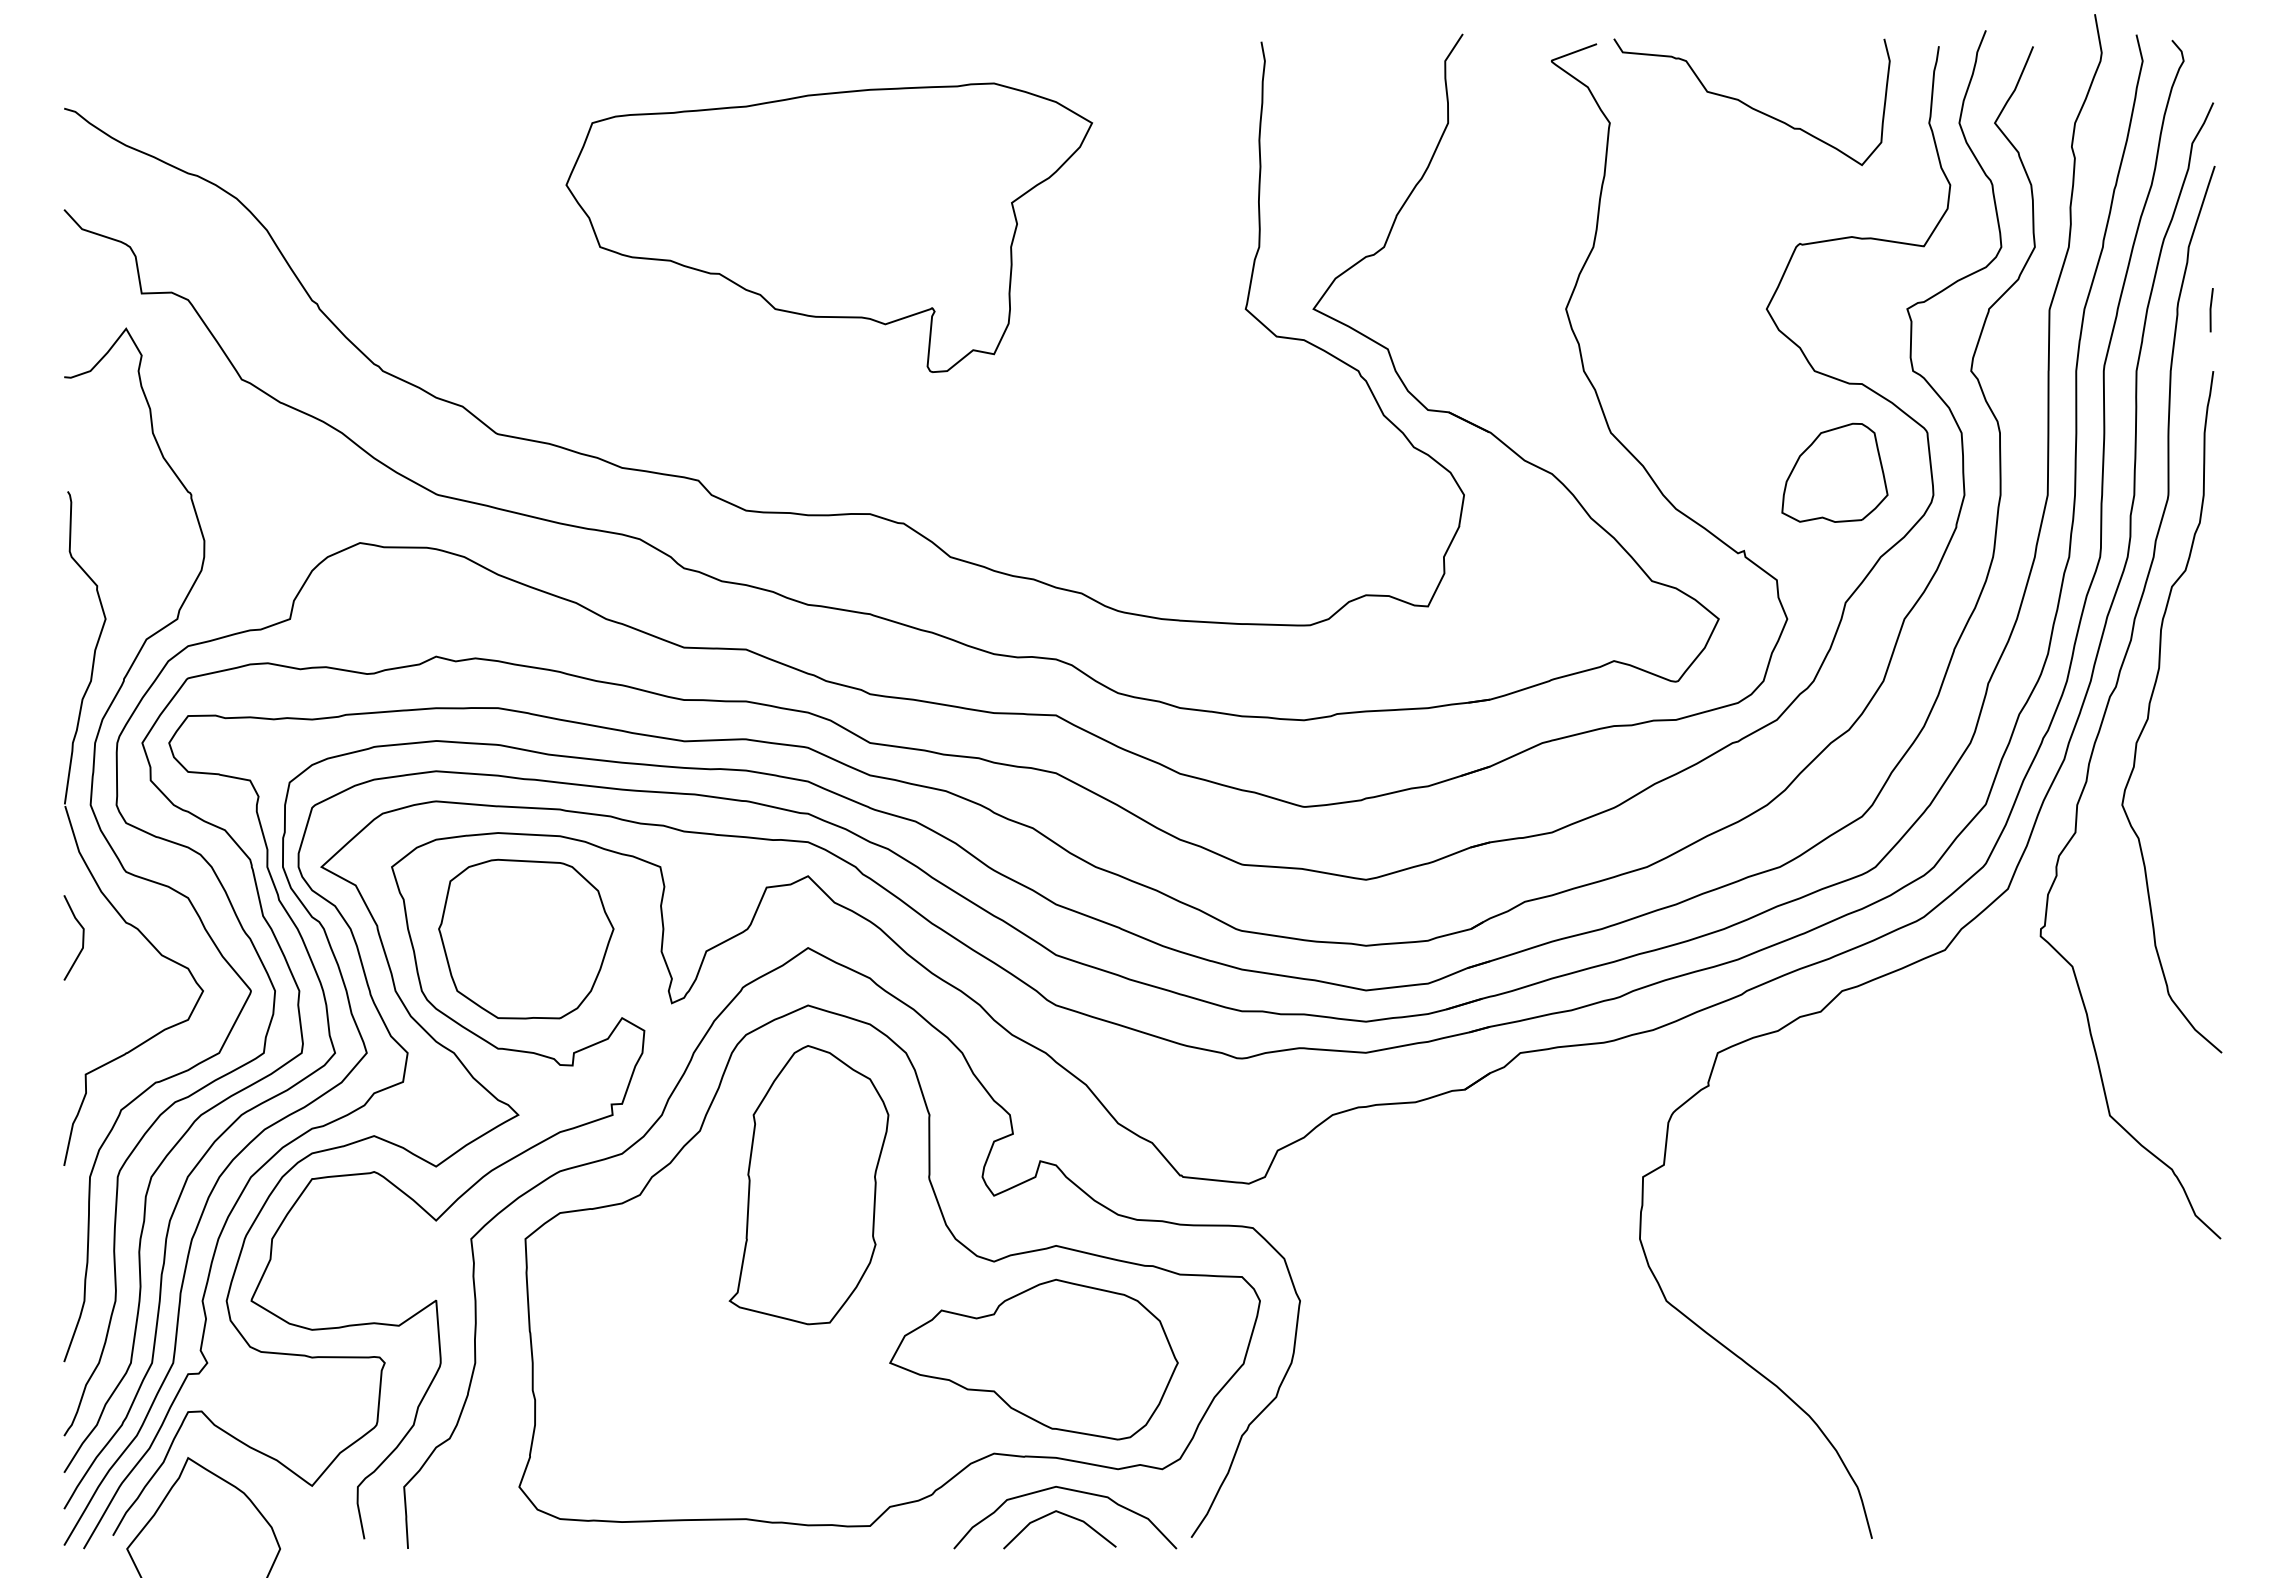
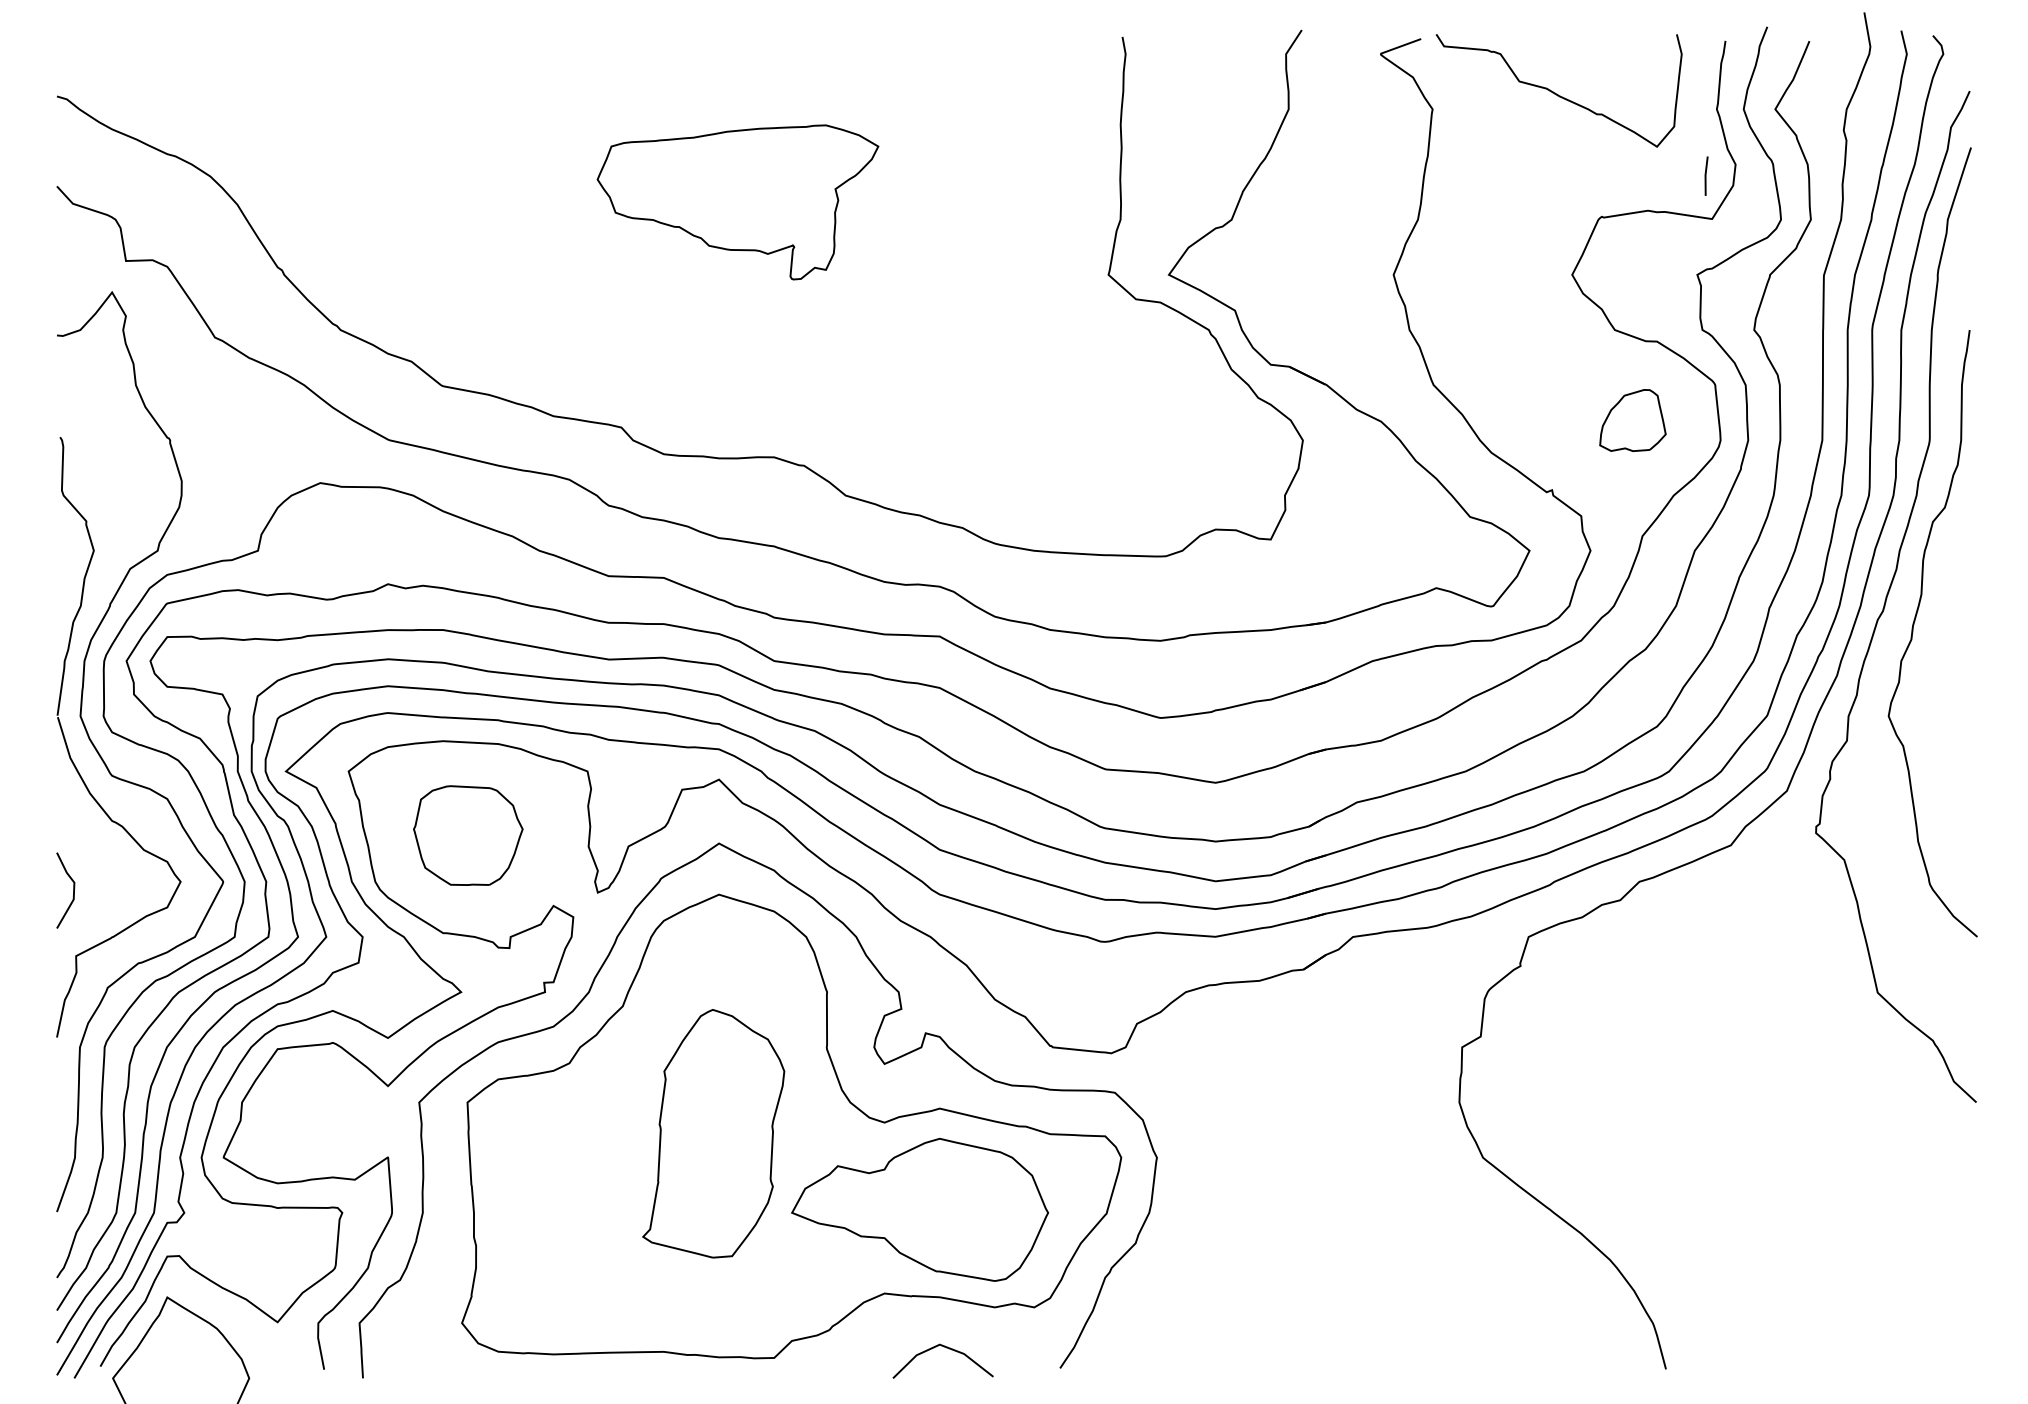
part: (829, 227) -> (738, 202), size x0.6
line: (2211, 310) -> (1706, 176), moved
part: (1834, 472) -> (1632, 420), size x0.7
line: (82, 937) -> (73, 890), moved
part: (526, 938) -> (468, 835), size x0.7
part: (808, 1185) -> (713, 1134), moved
curve: (1068, 1490) -> (950, 1326), removed

